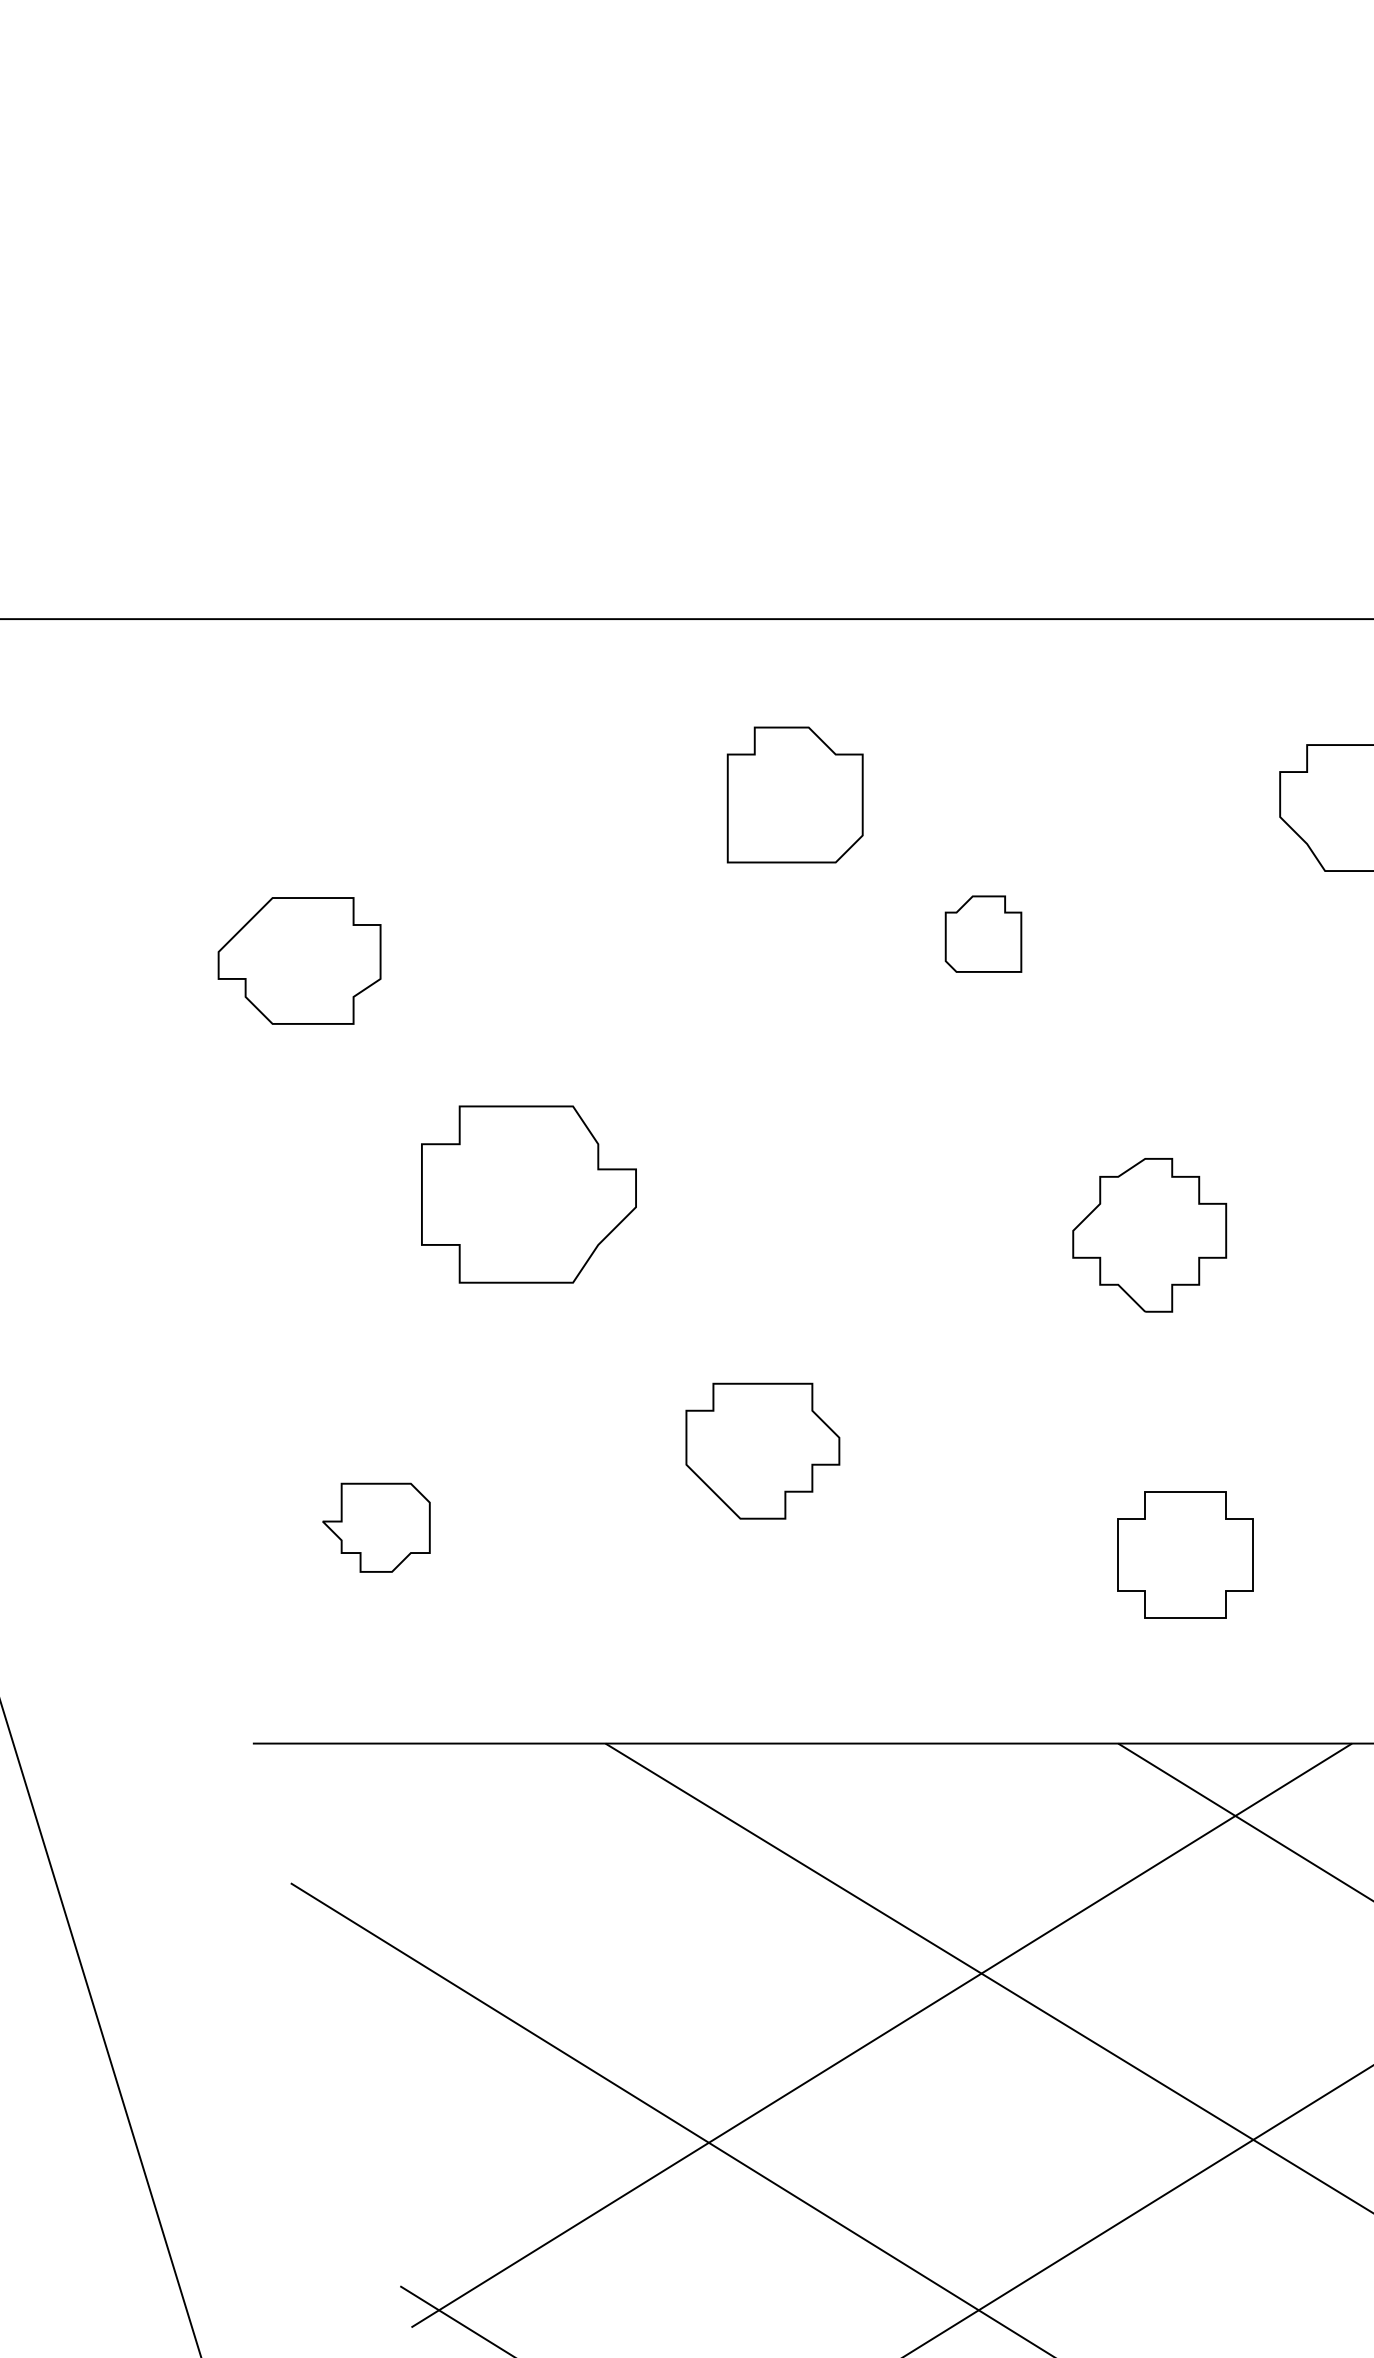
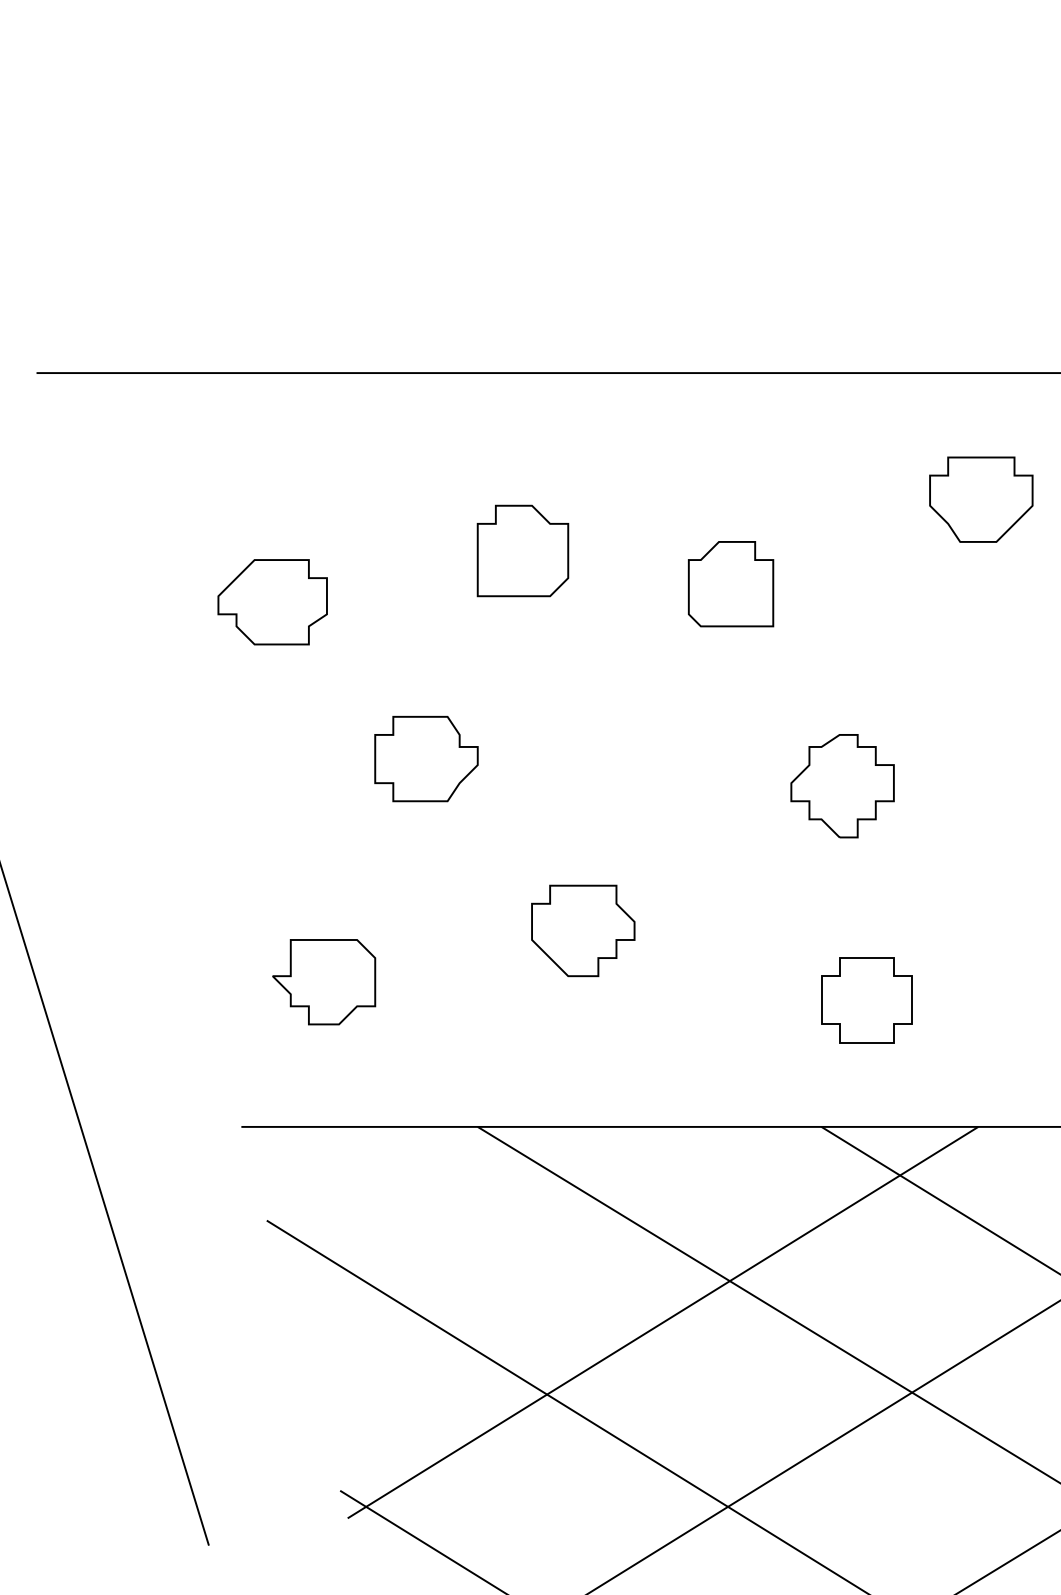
part: (794, 794) -> (522, 550), moved
part: (983, 934) -> (731, 584), size x1.67
part: (529, 1195) -> (426, 759), size x0.71
part: (376, 1528) -> (324, 982), size x1.43

